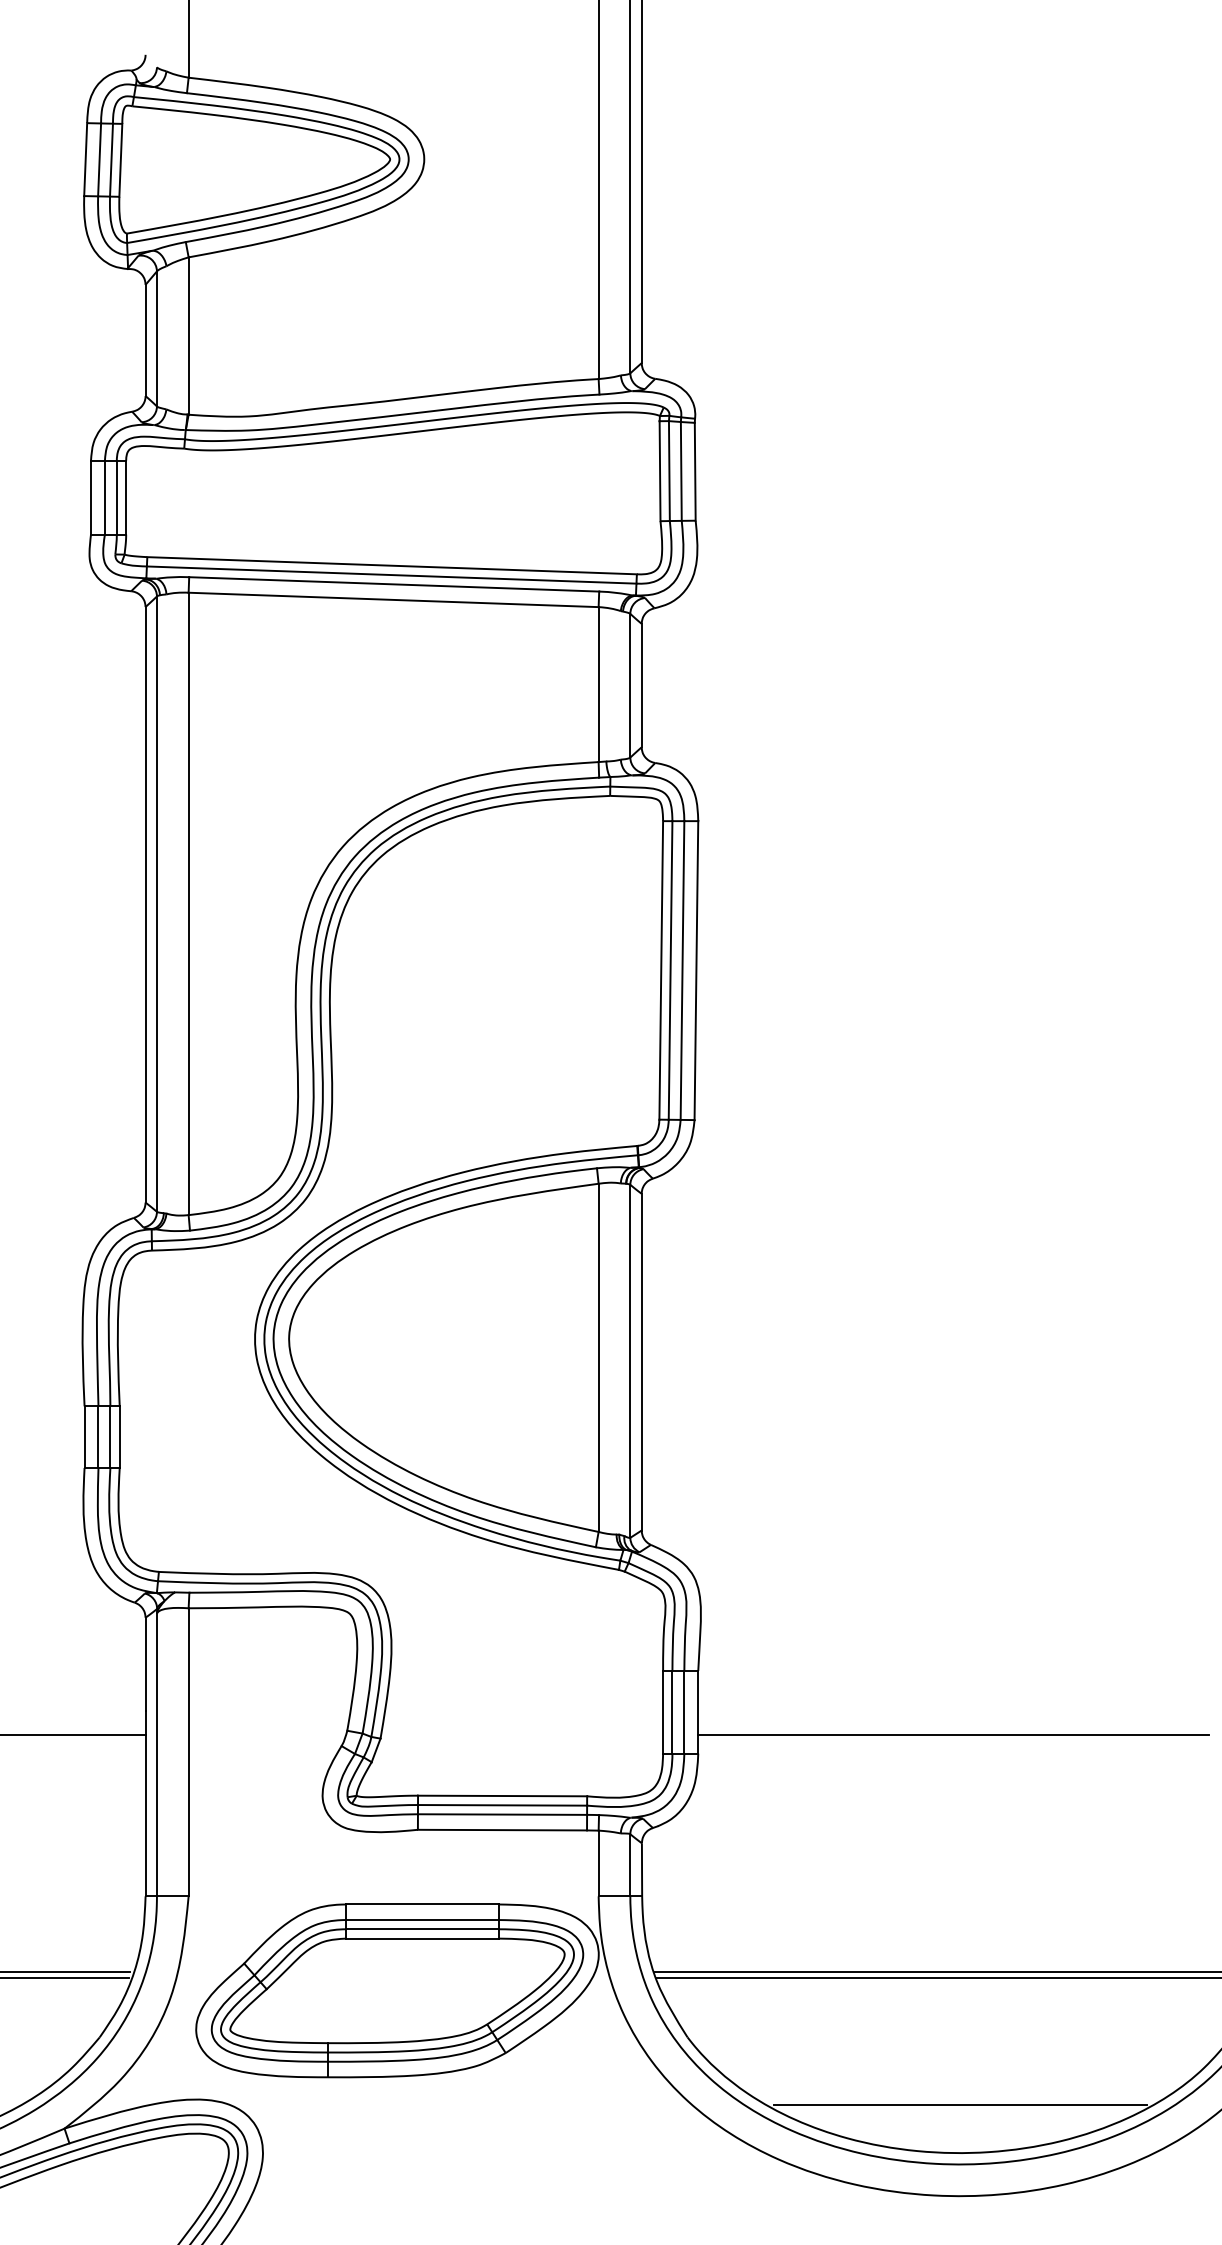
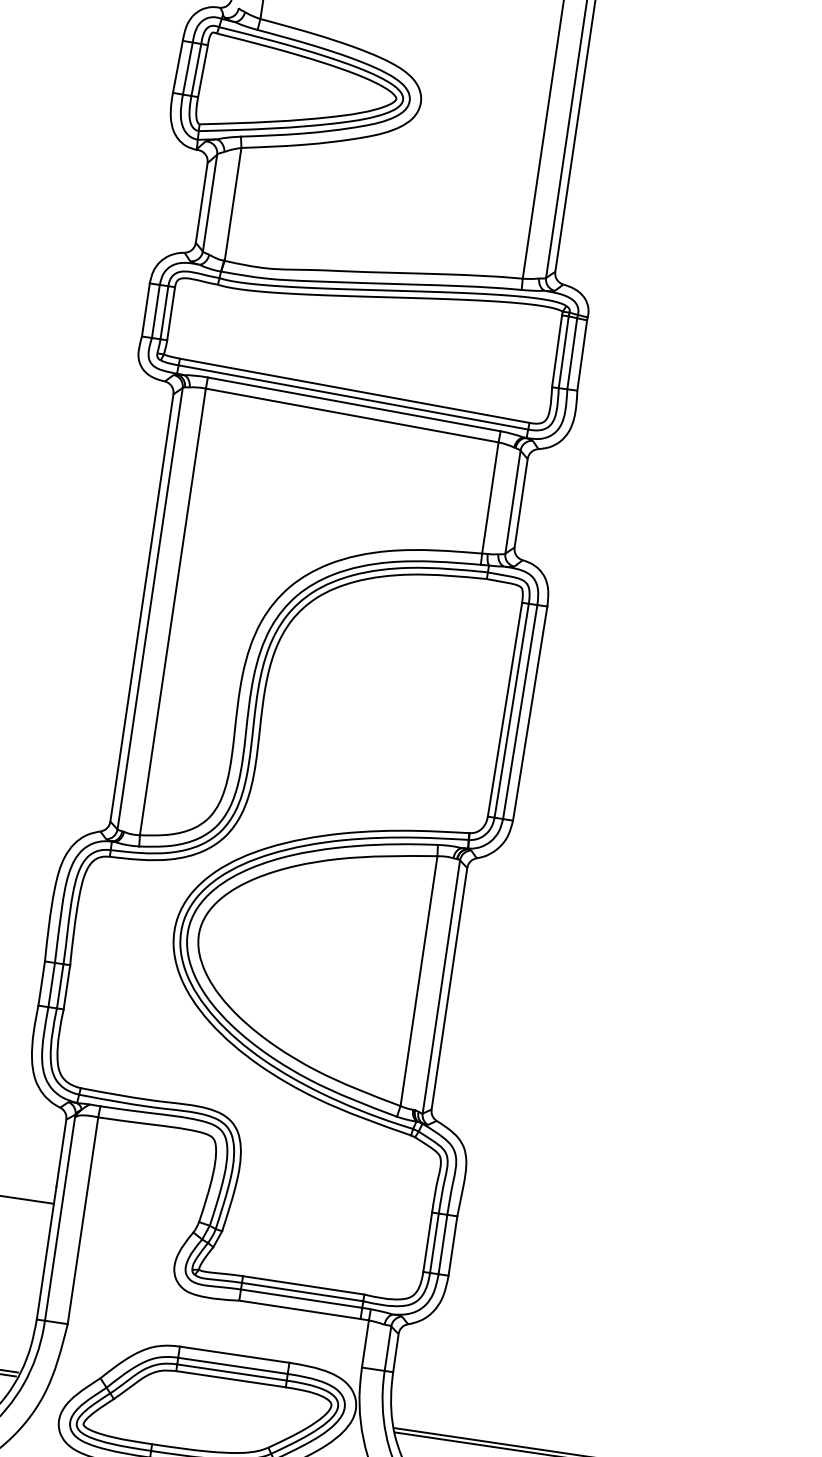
line: (953, 1735) -> (633, 1289), removed

